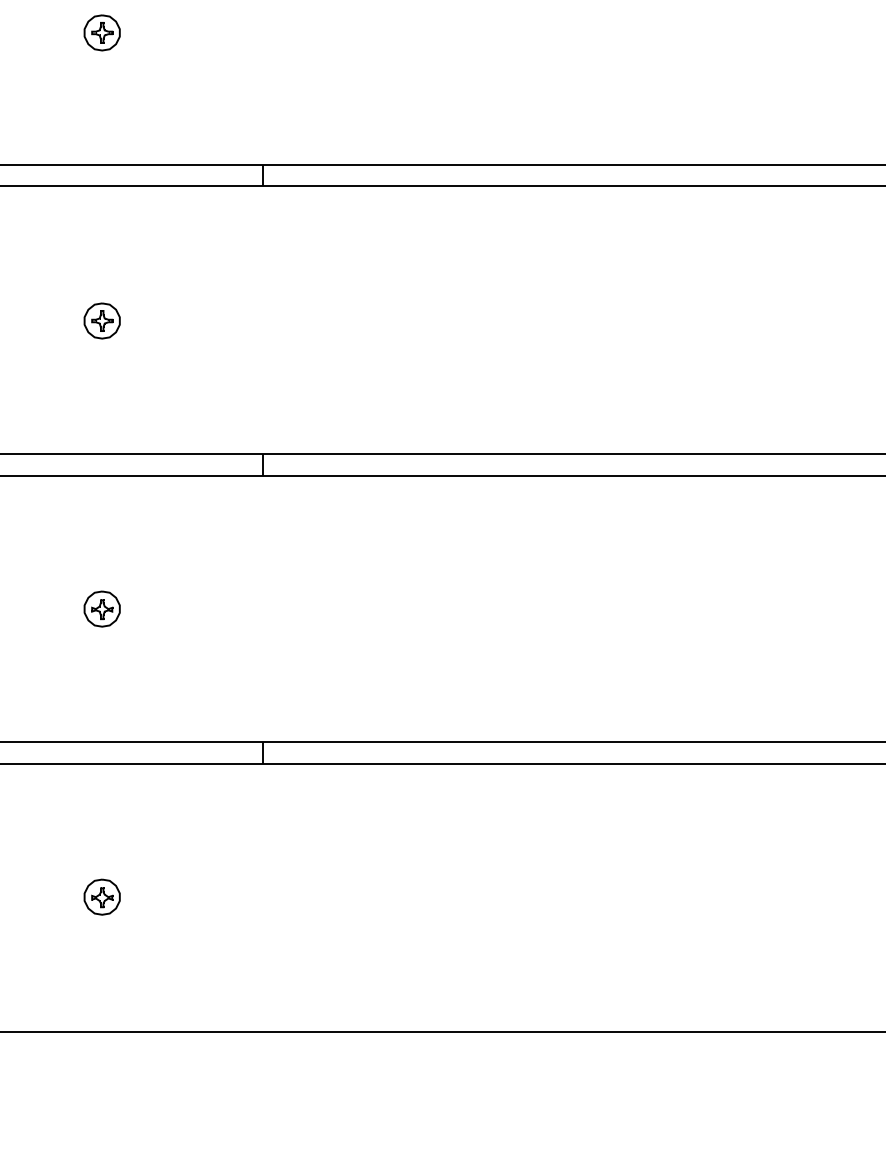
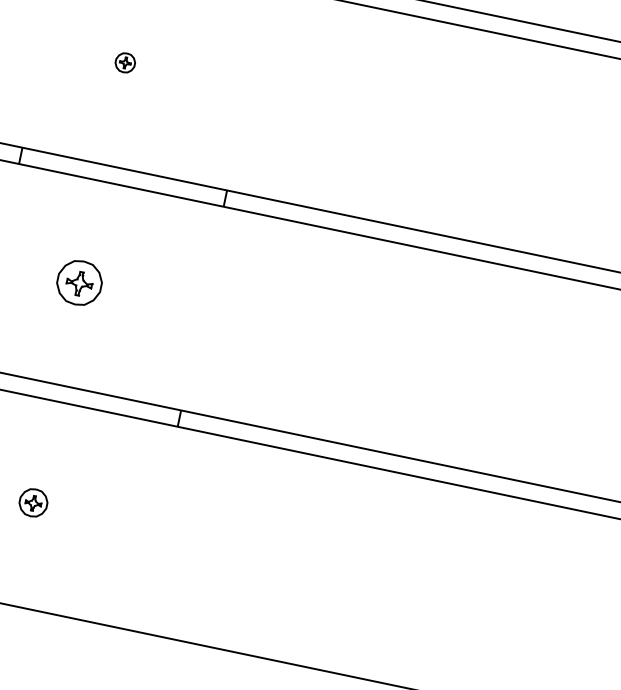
part: (101, 320) -> (124, 62), size x0.7
part: (101, 608) -> (78, 282), size x1.6

